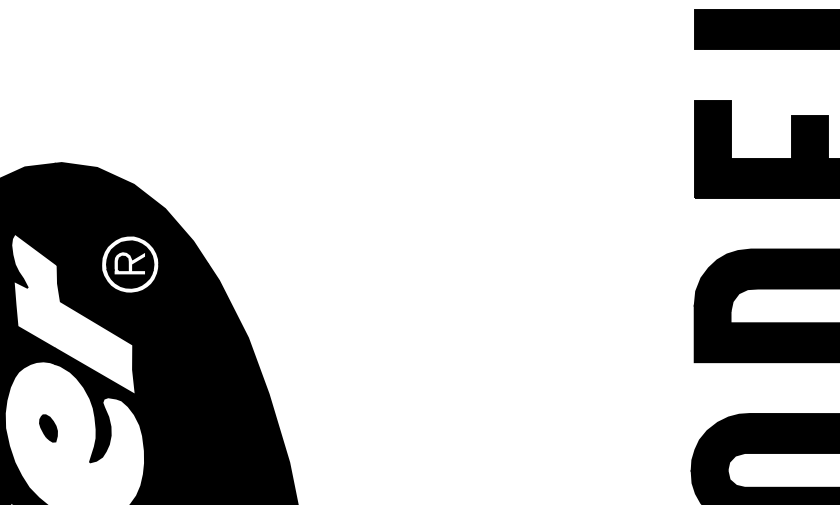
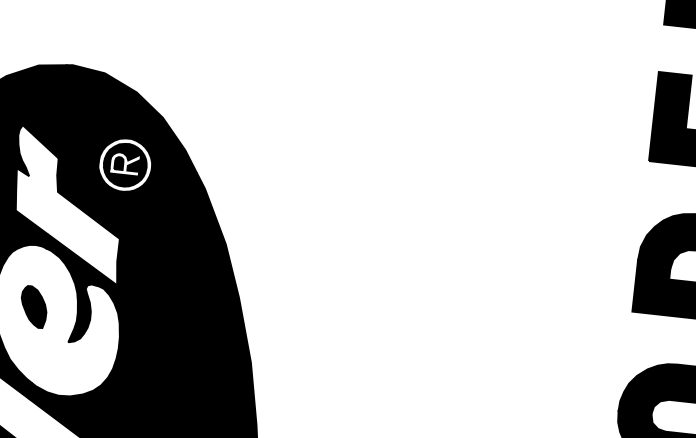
part: (48, 428) -> (33, 307), size x1.67

